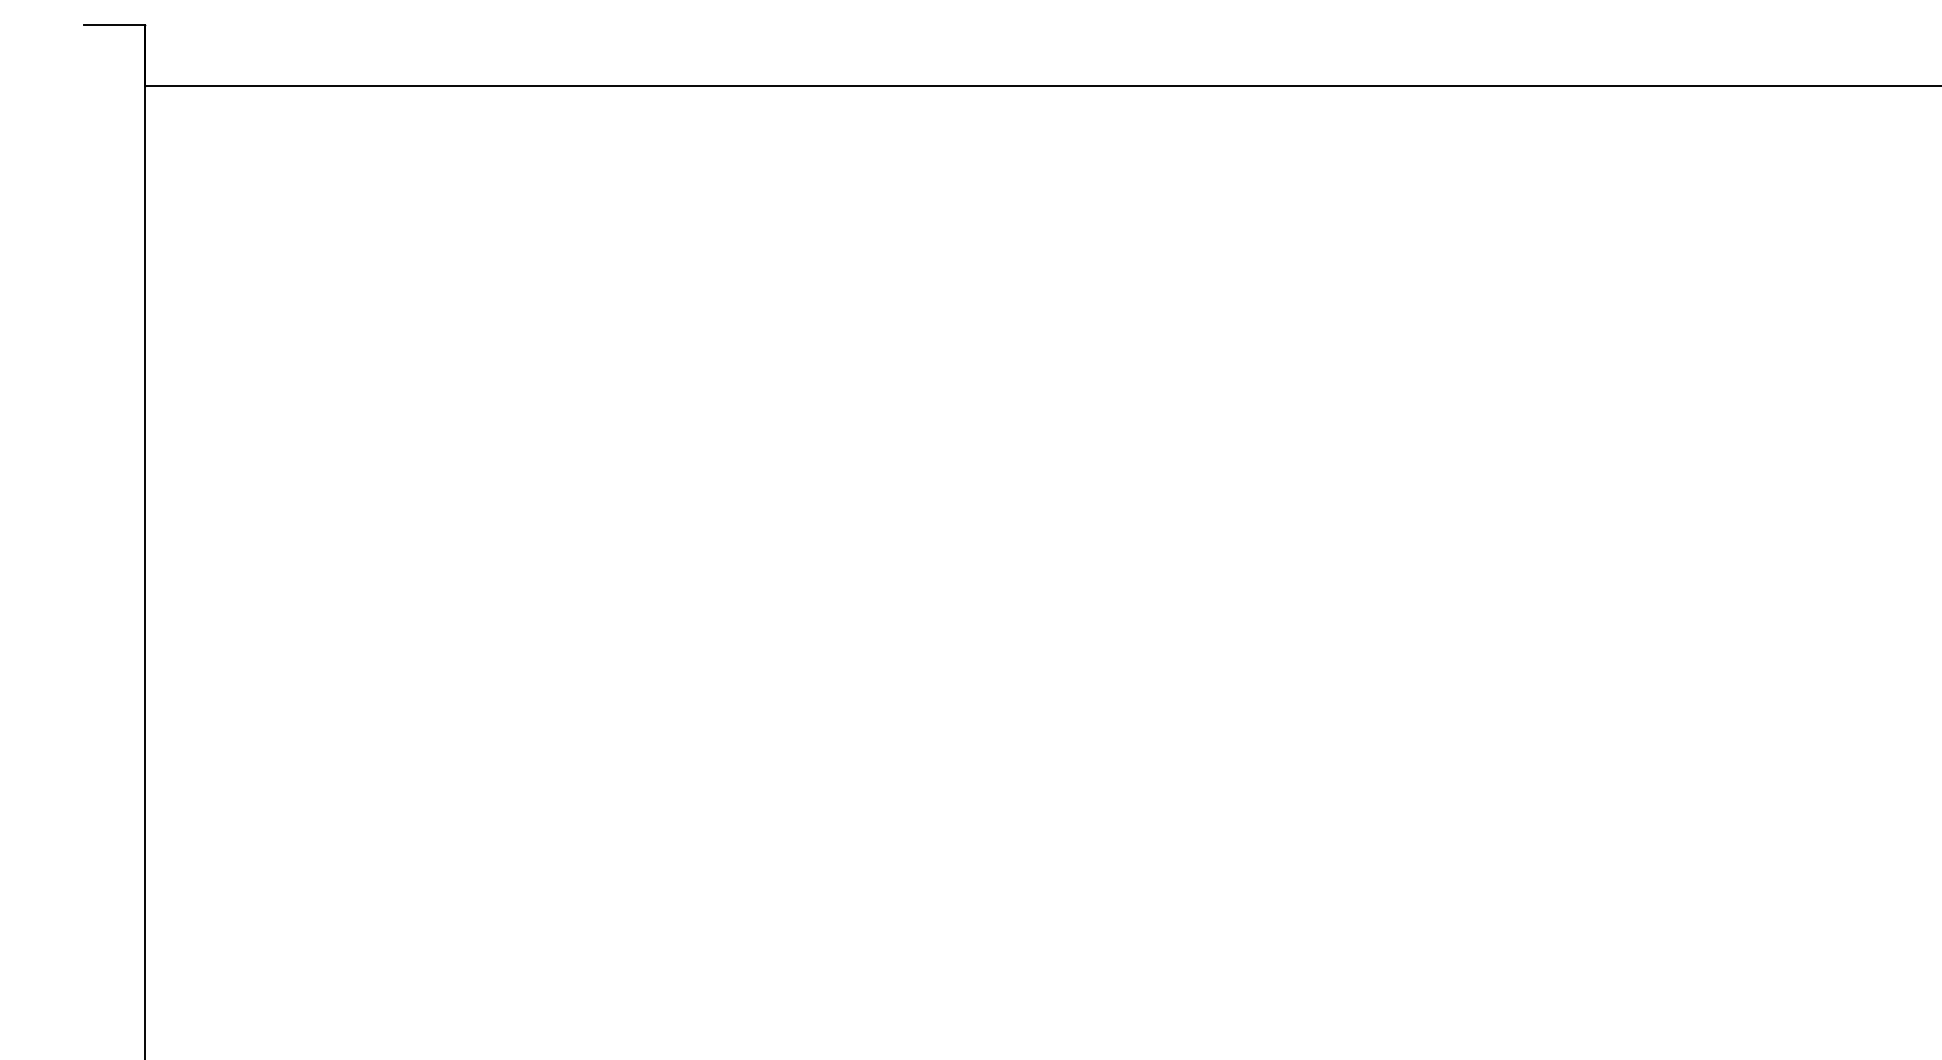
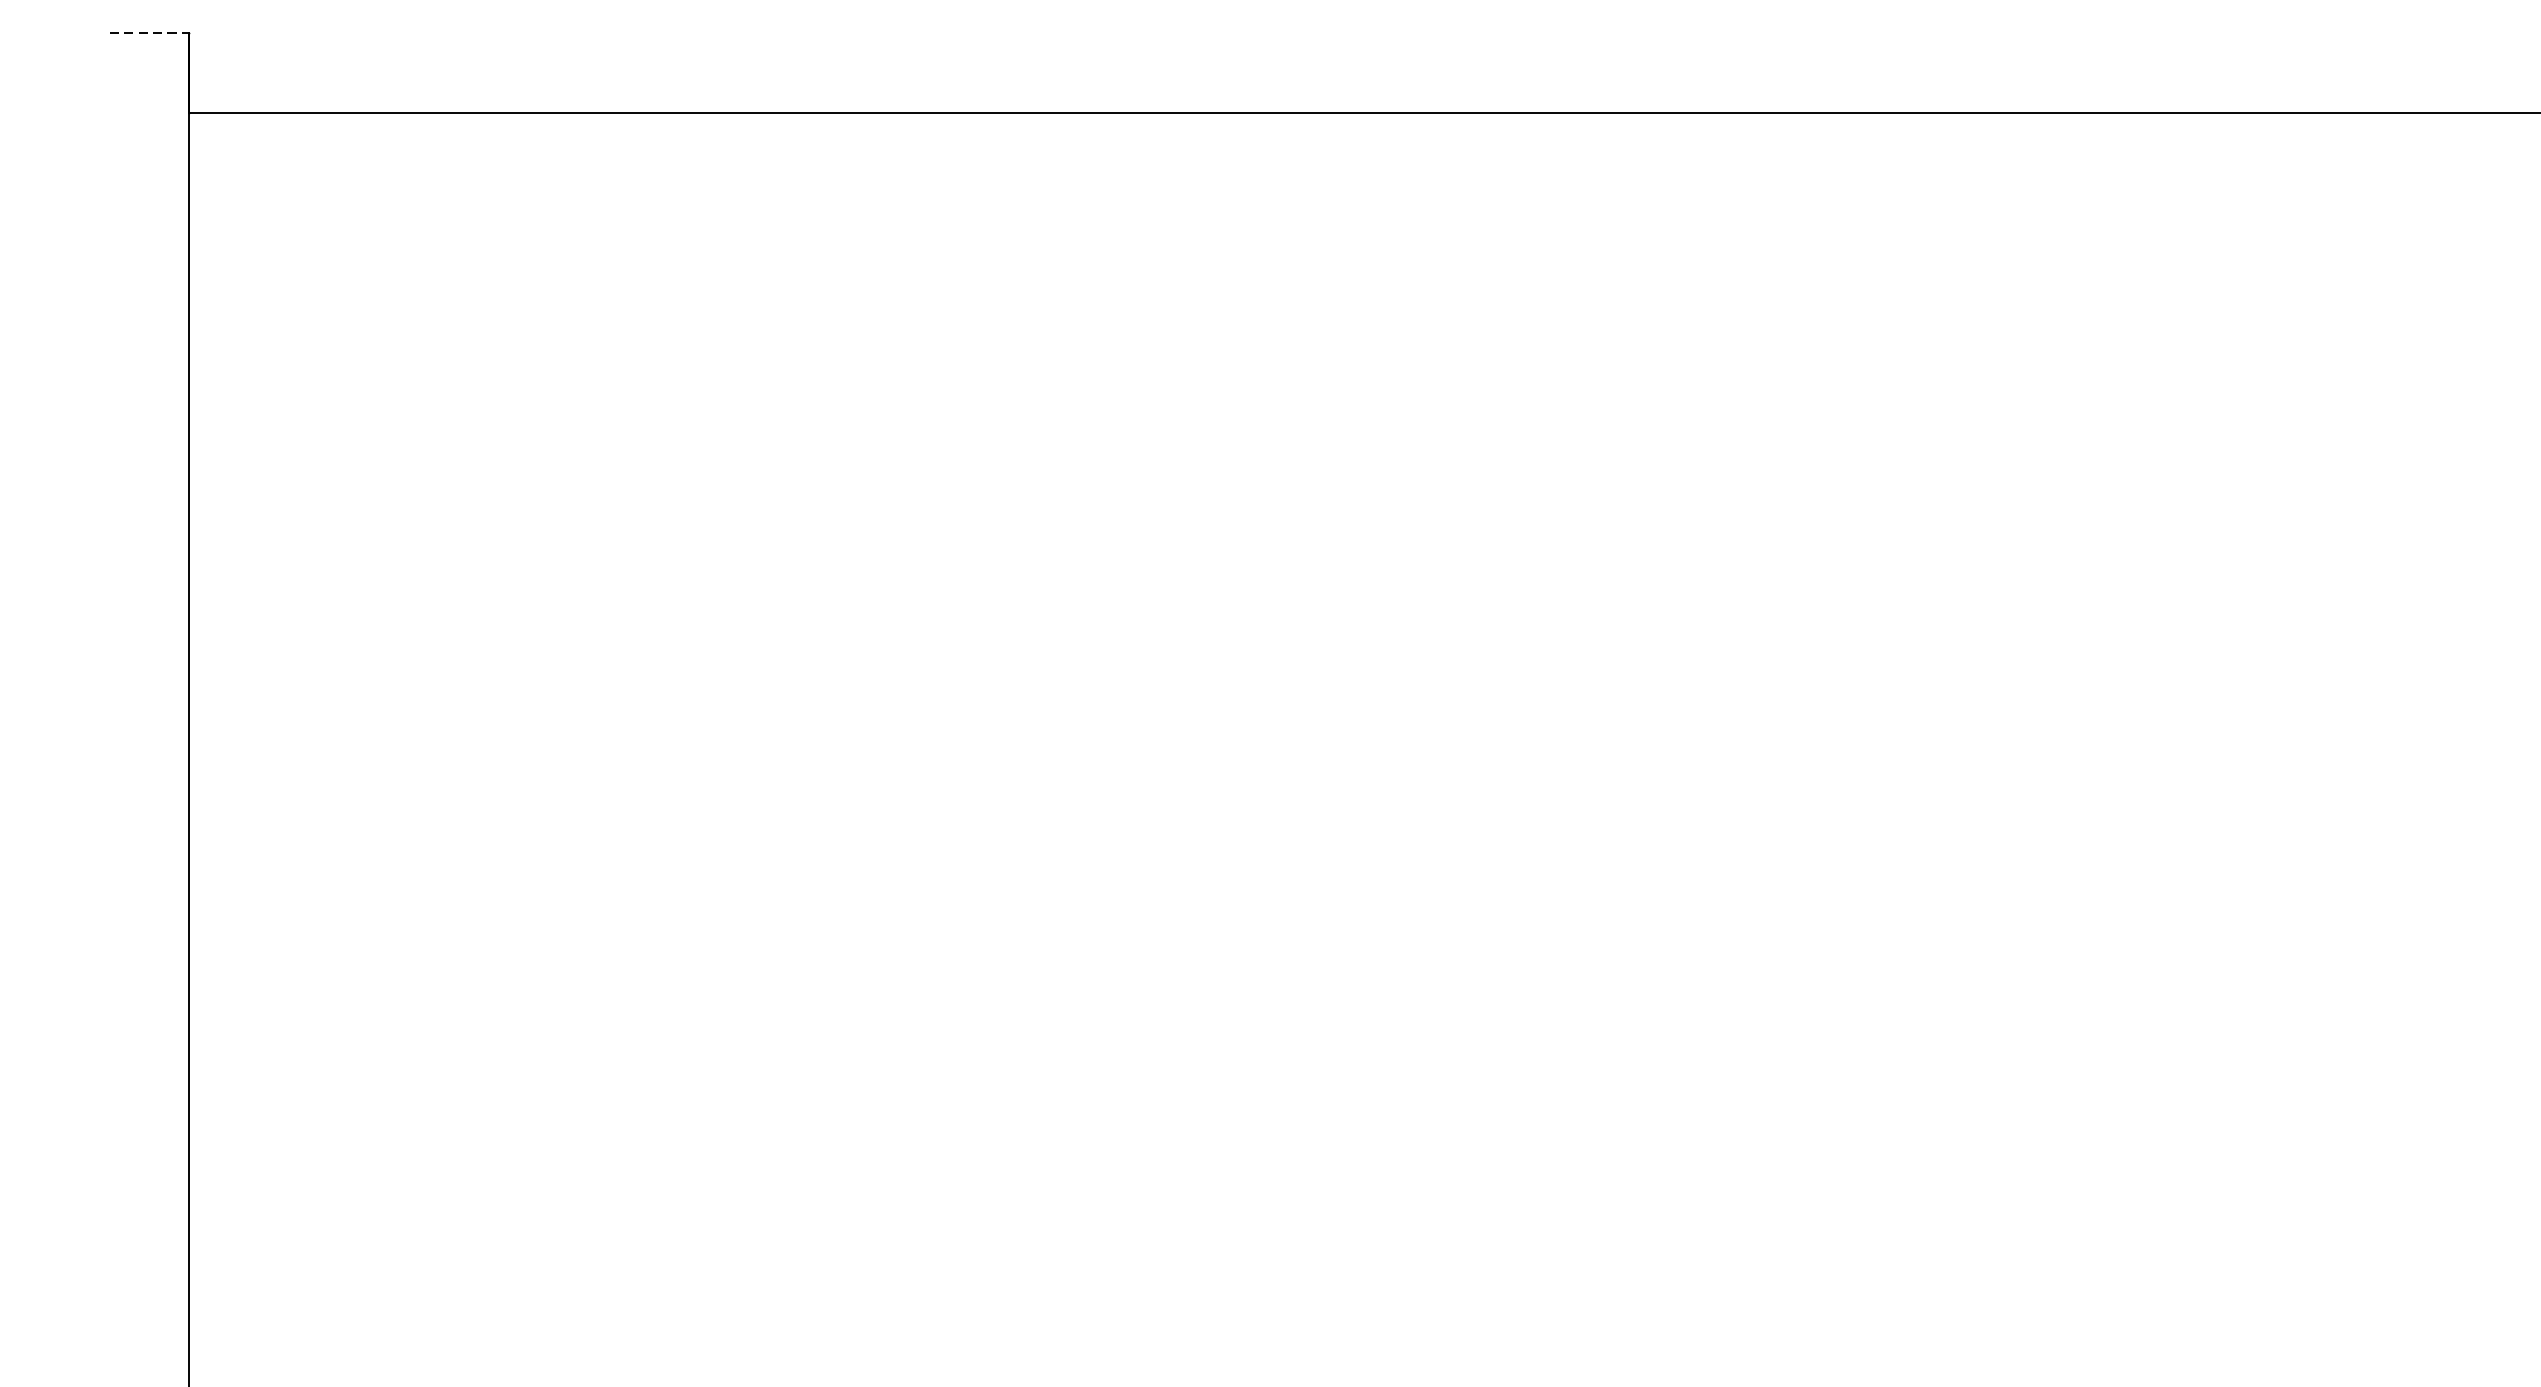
line: (114, 25) -> (149, 33), solid -> dashed

